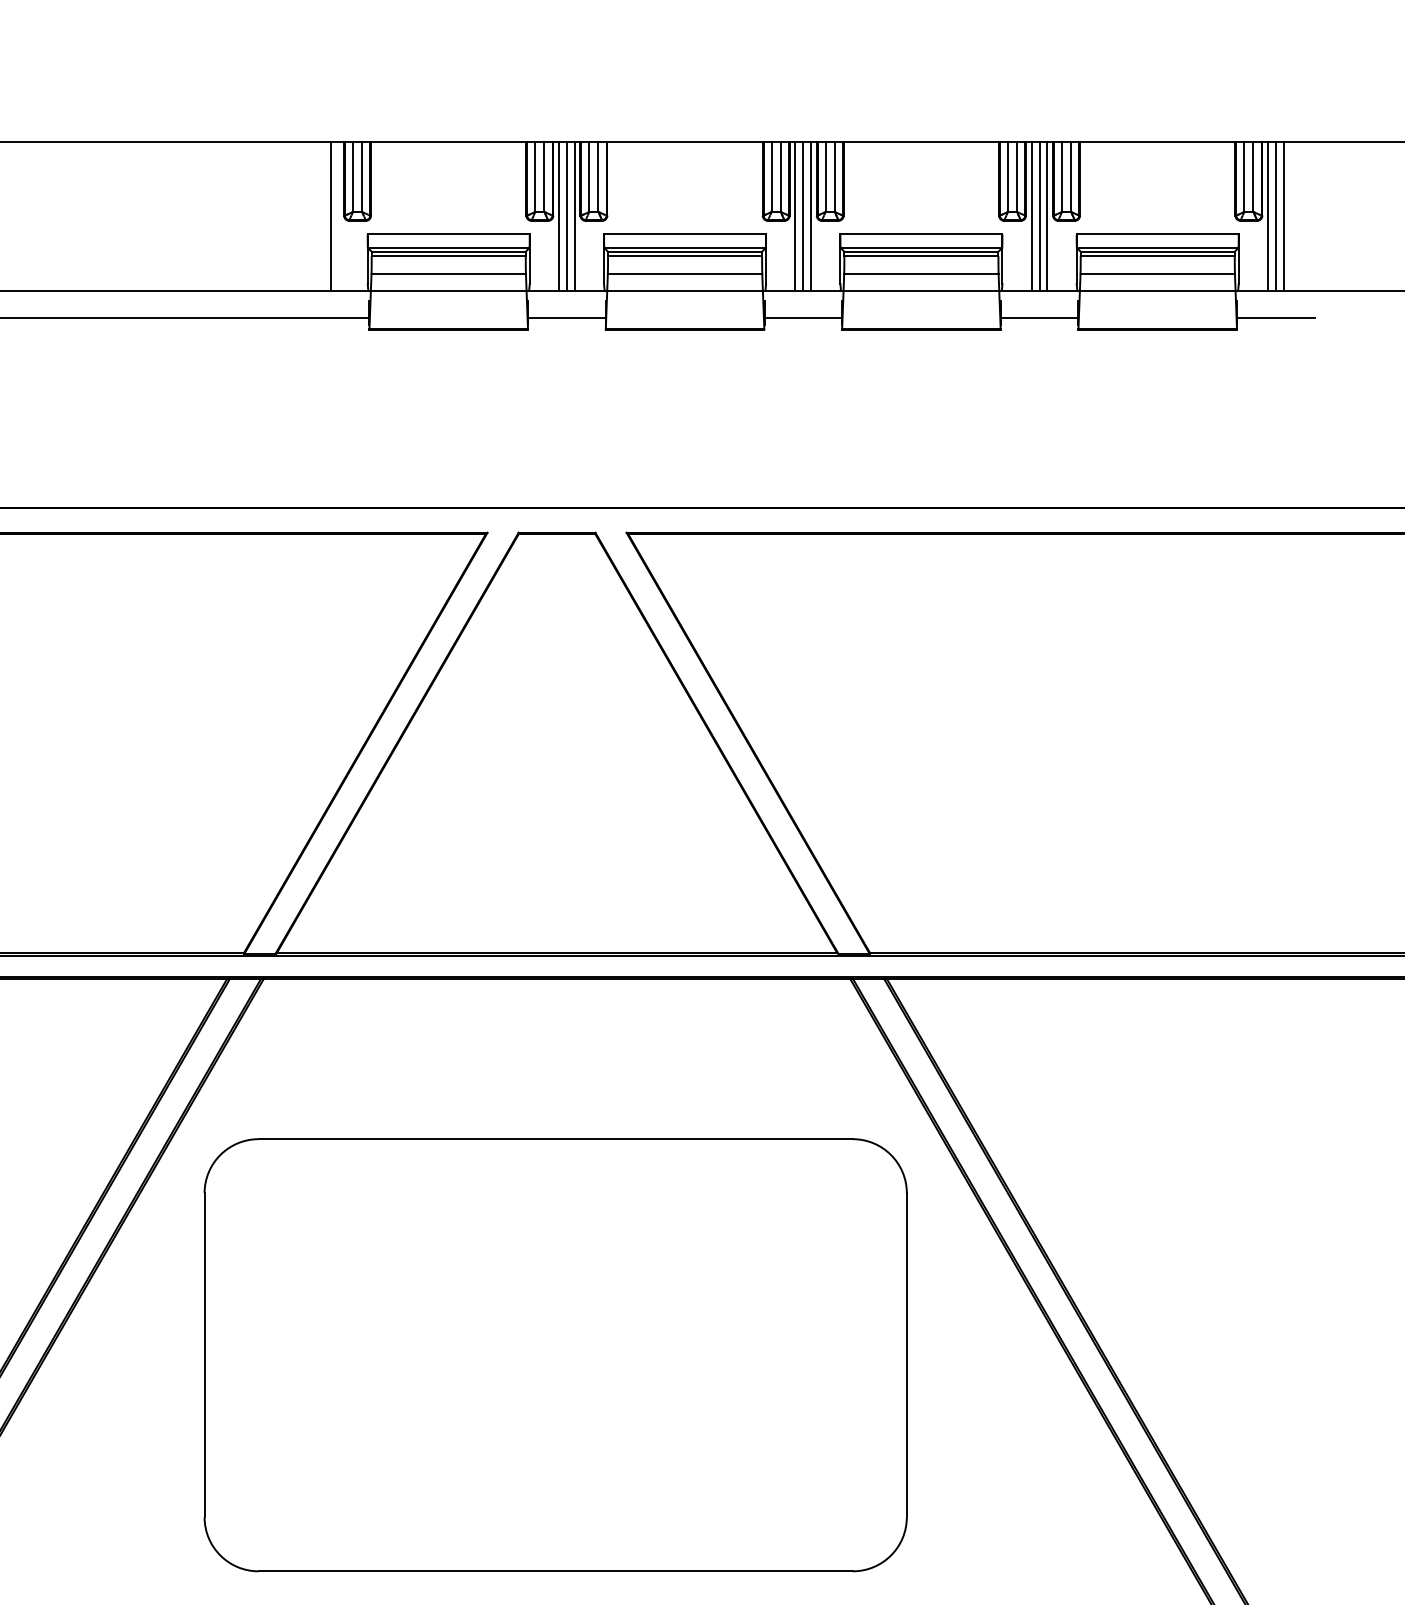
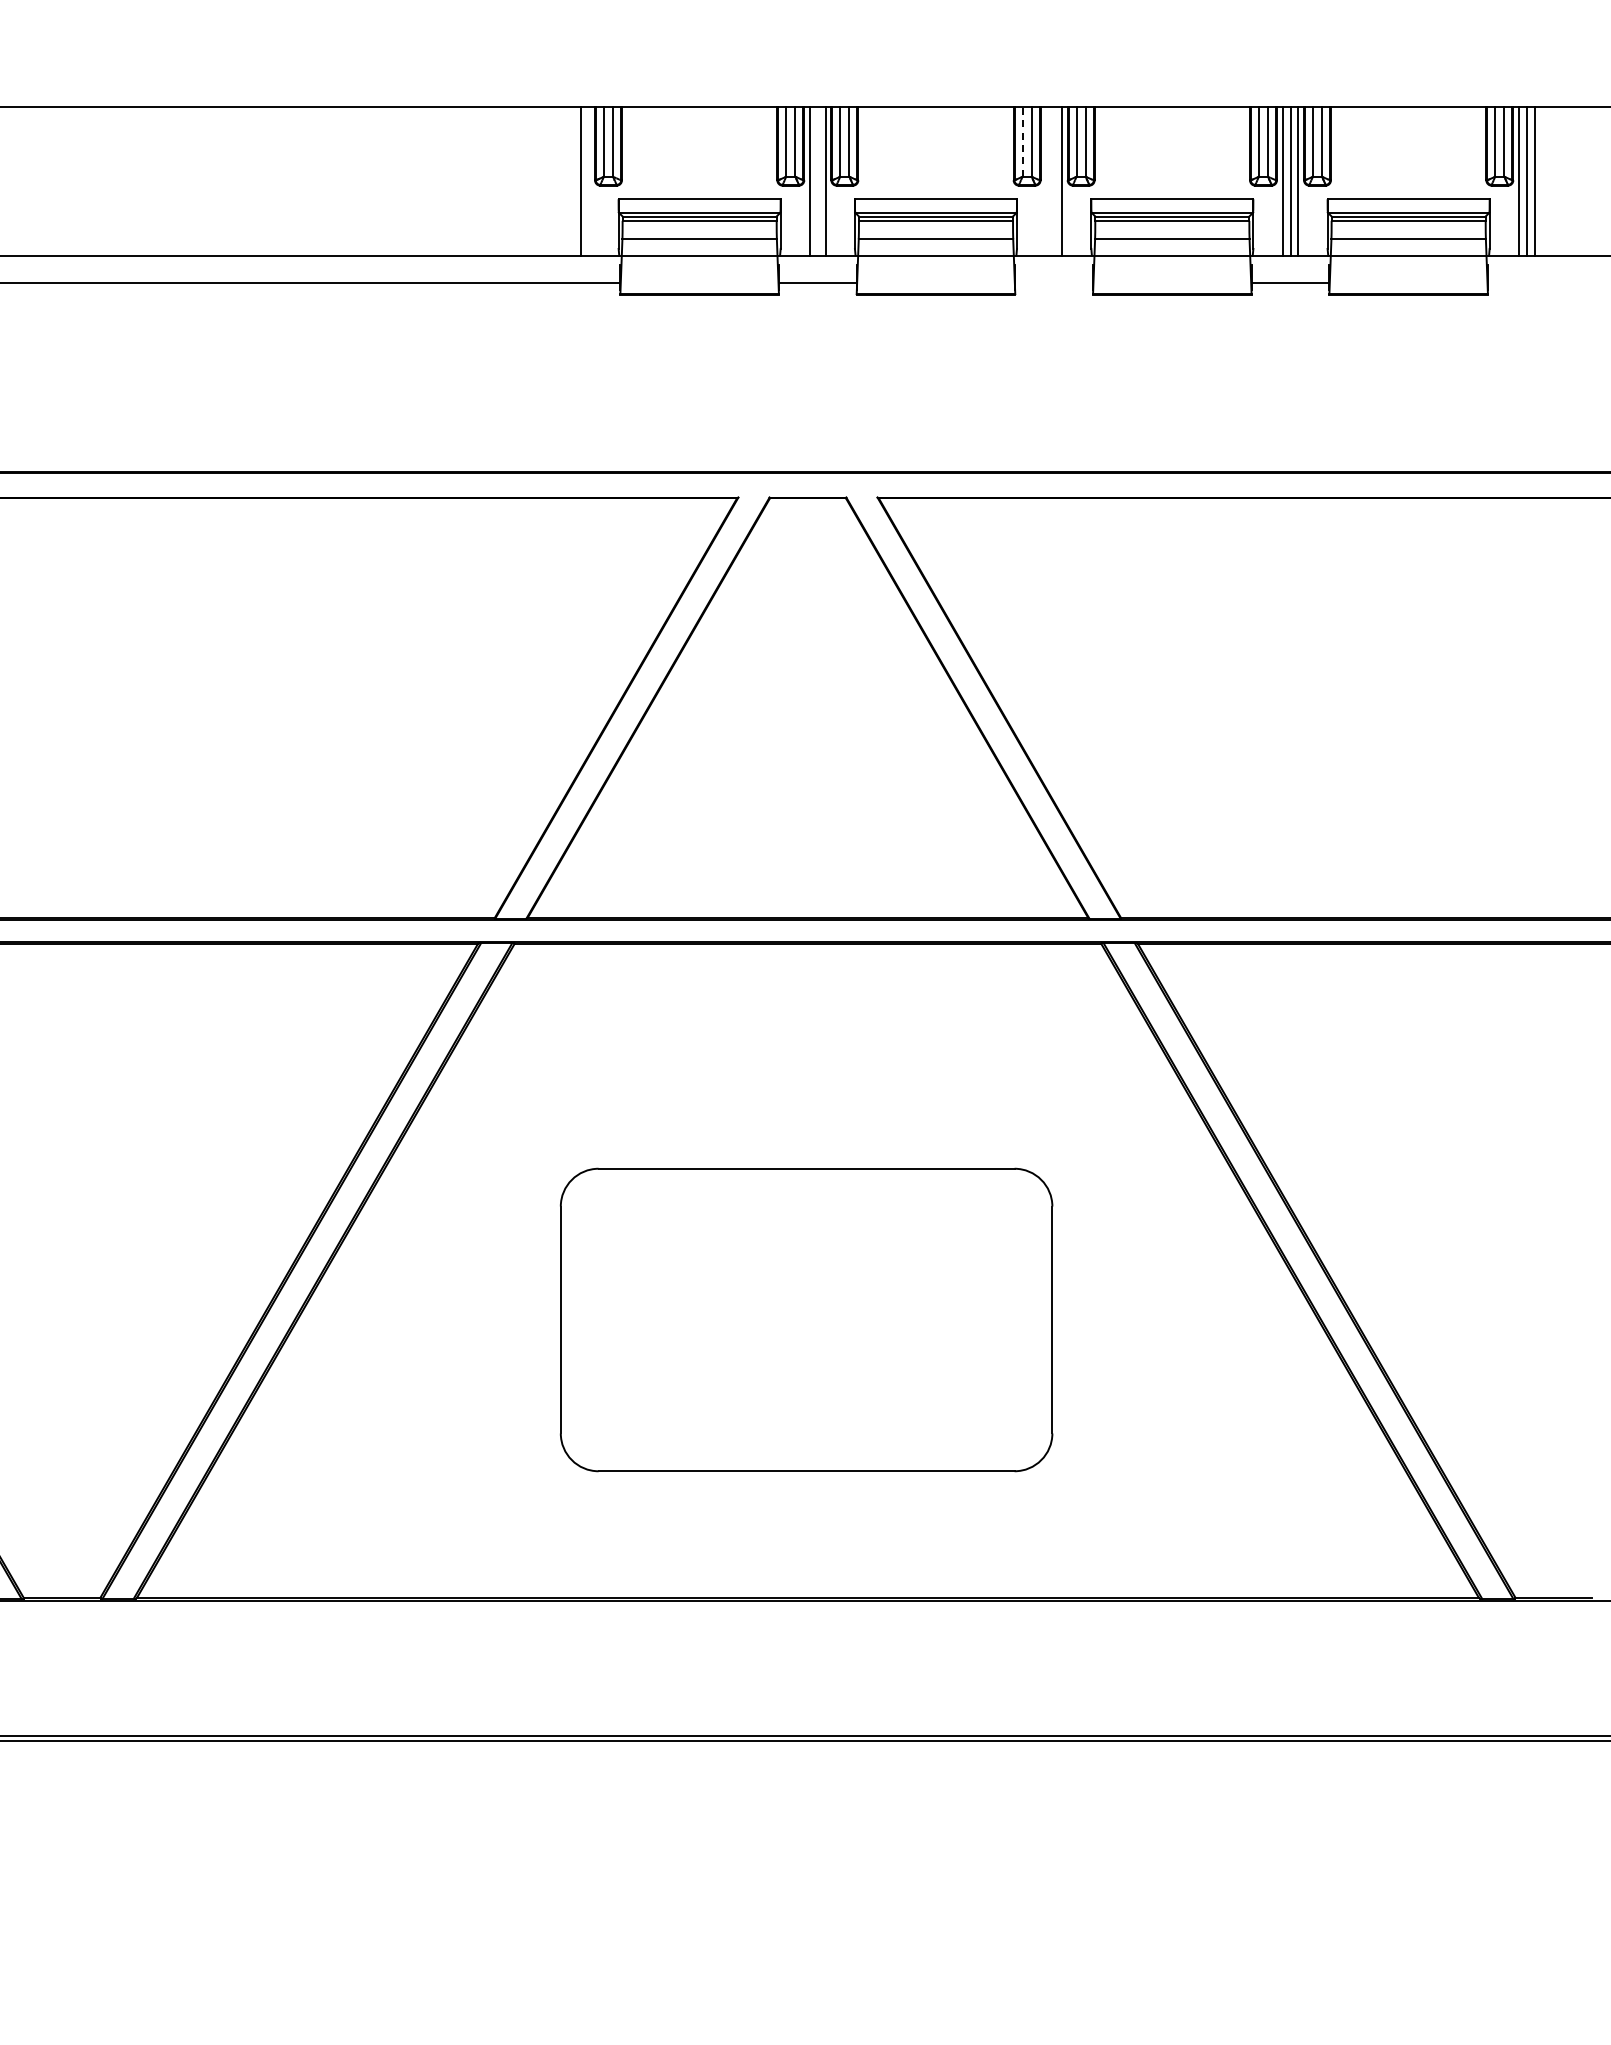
line: (771, 176) -> (1022, 141), solid -> dashed
line: (566, 216) -> (817, 181), removed
line: (795, 216) -> (1046, 181), removed
line: (803, 216) -> (1054, 181), removed
line: (802, 317) -> (1053, 282), removed
line: (1275, 317) -> (1526, 282), removed
part: (555, 1354) -> (806, 1319), size x0.7

